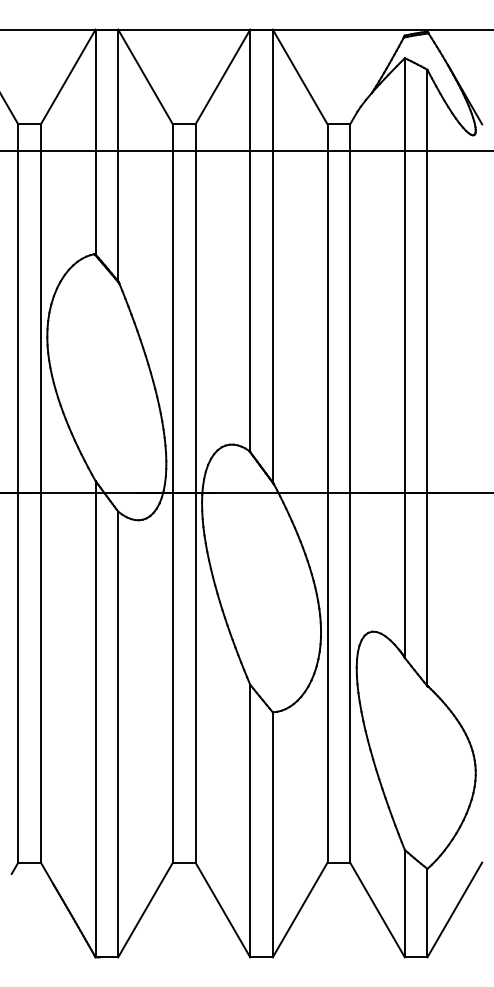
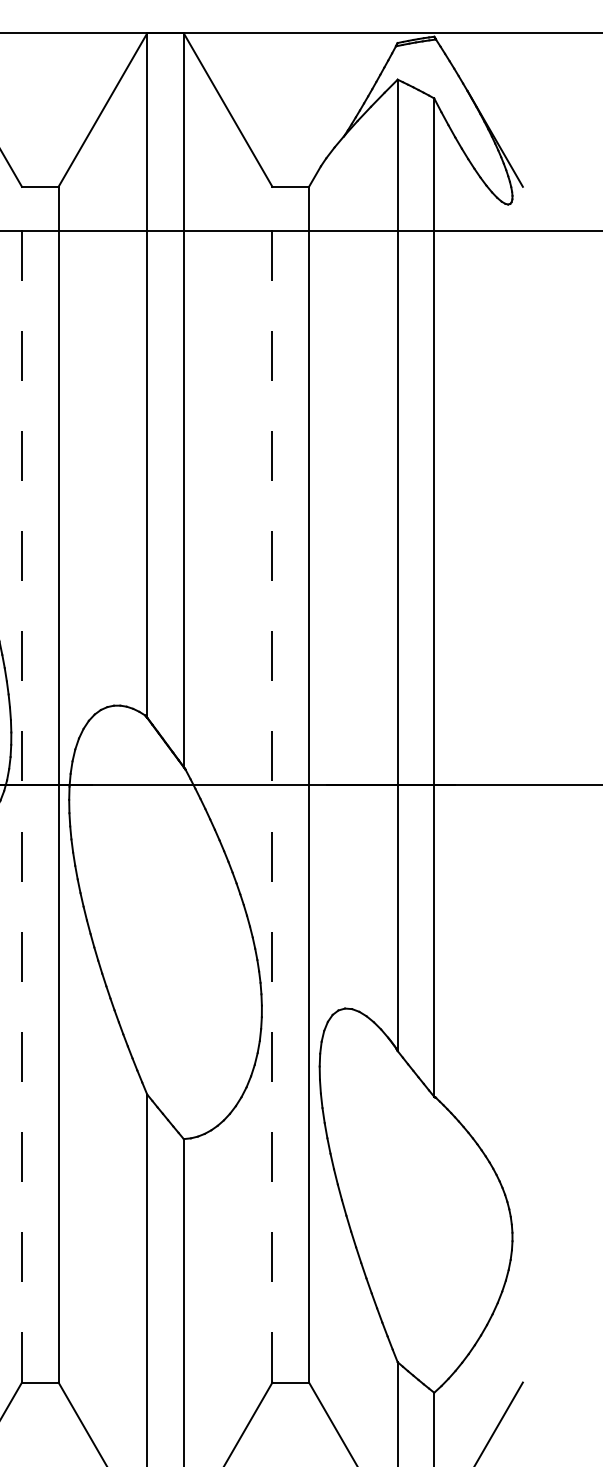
line: (172, 493) -> (21, 784), solid -> dashed
line: (327, 493) -> (272, 784), solid -> dashed

